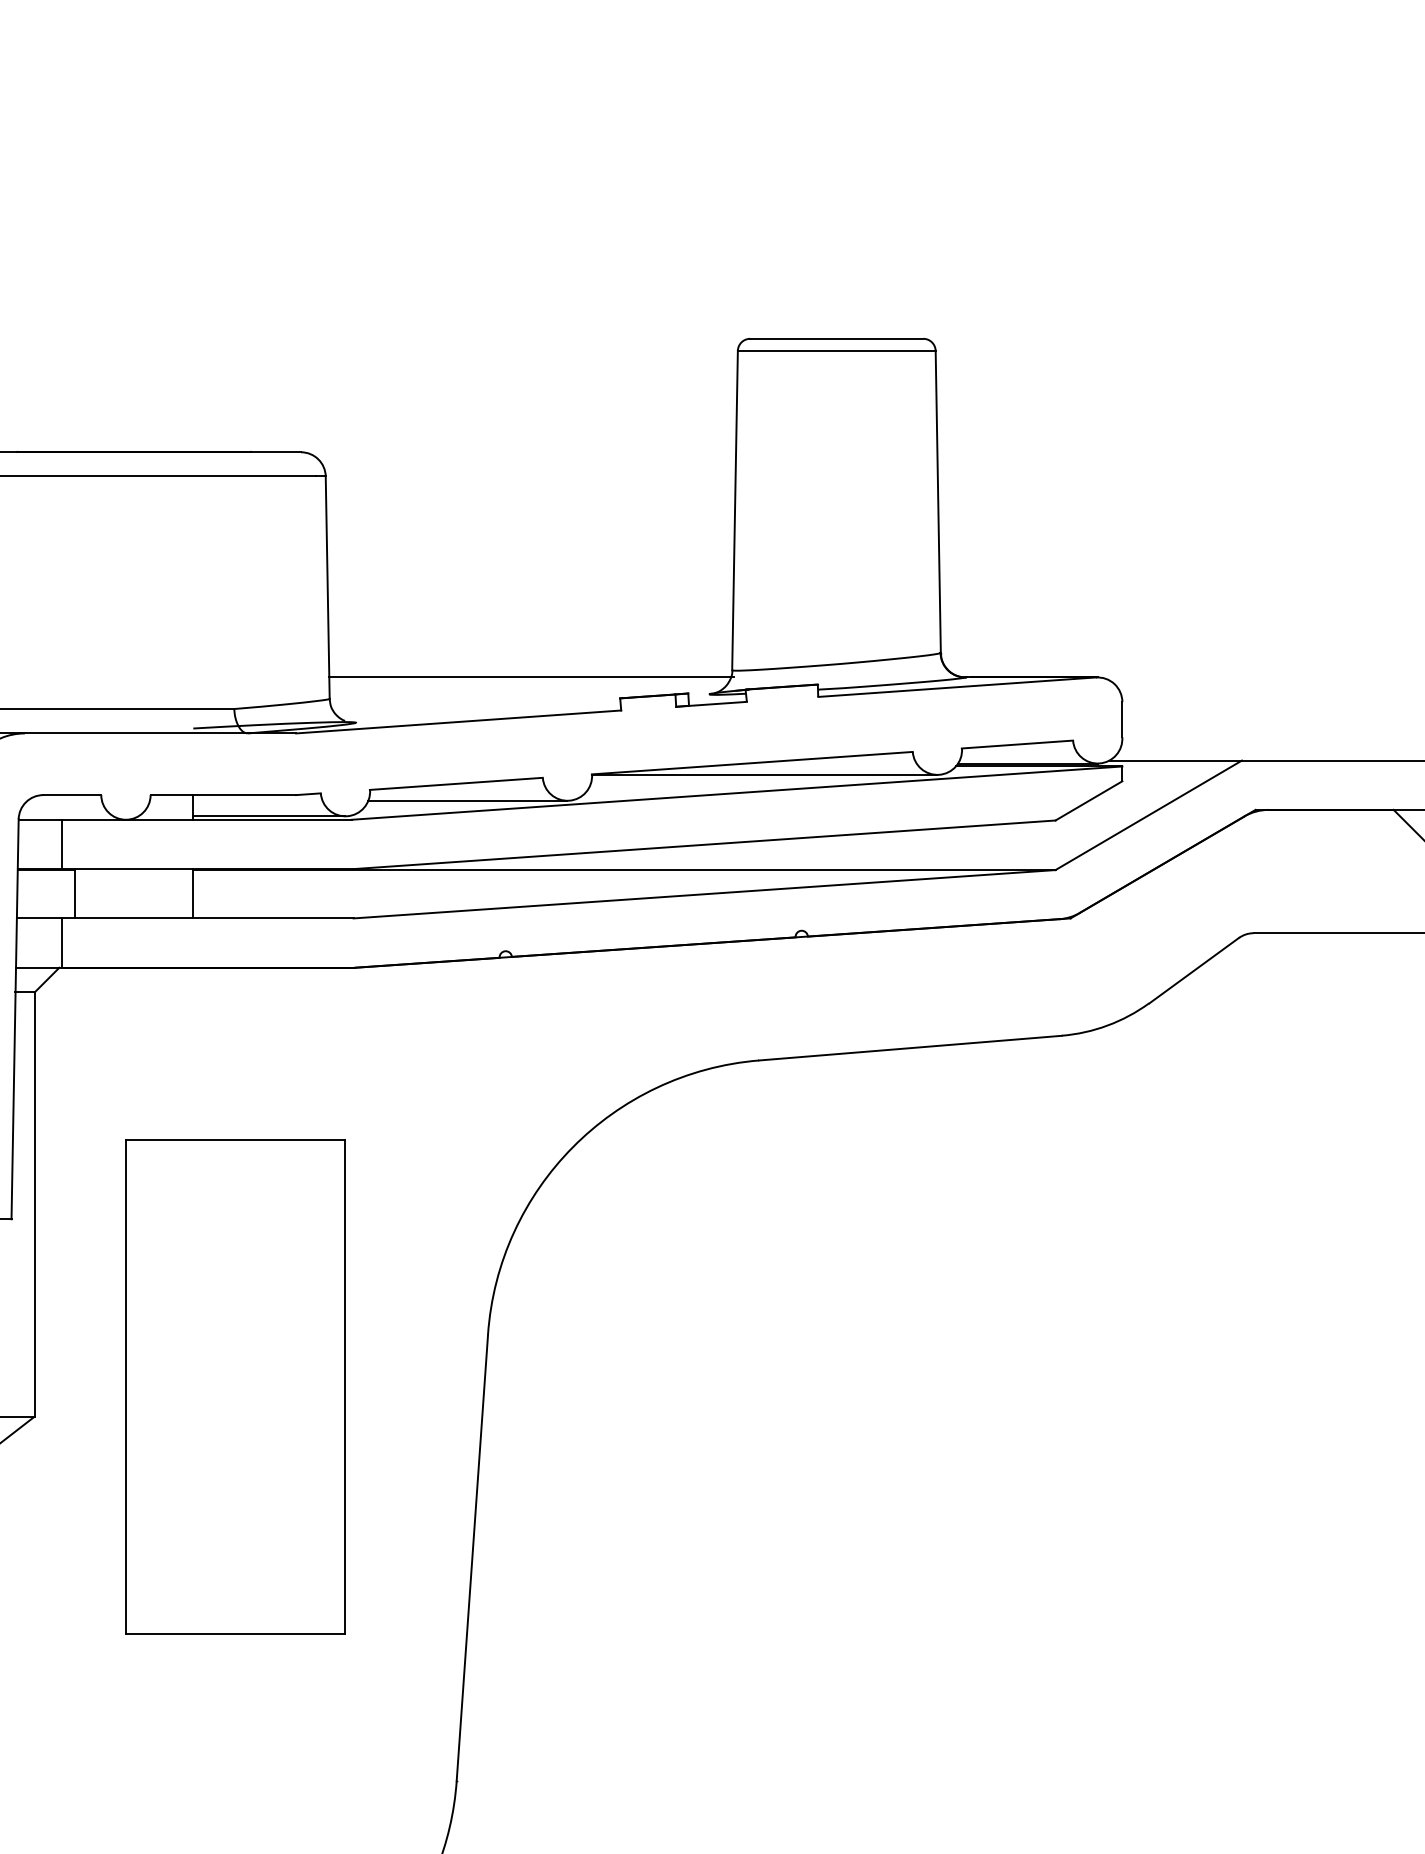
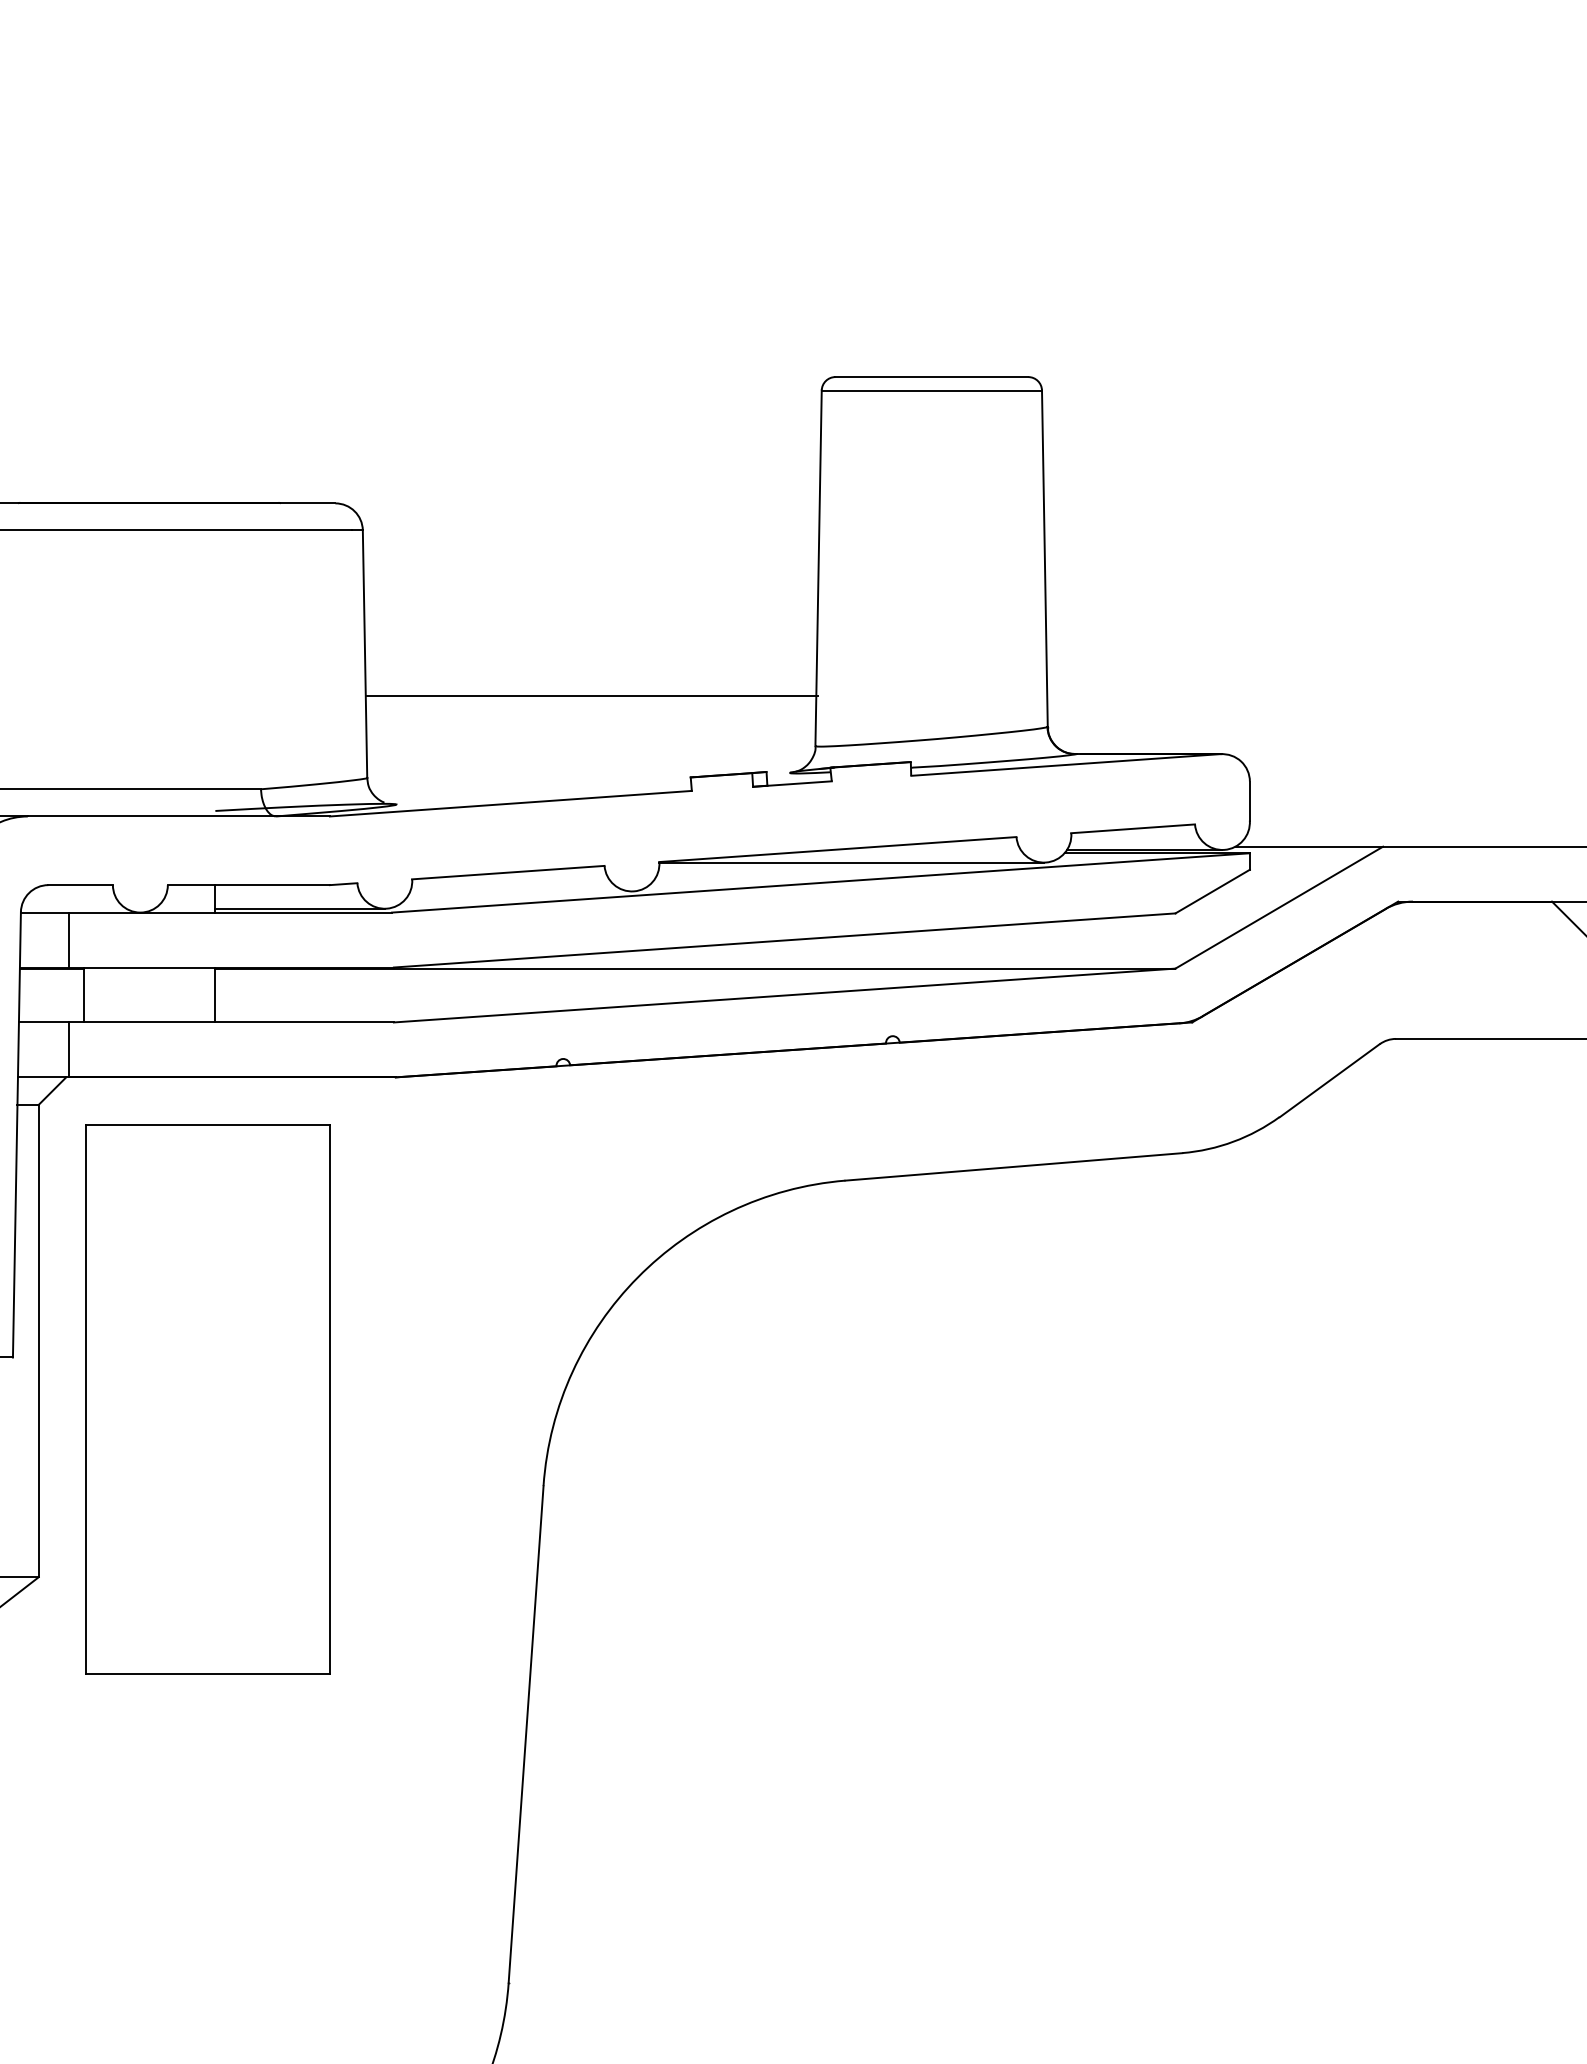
line: (531, 677) -> (591, 696), moved
line: (467, 800) -> (520, 891), removed
part: (235, 1386) -> (207, 1398), moved

